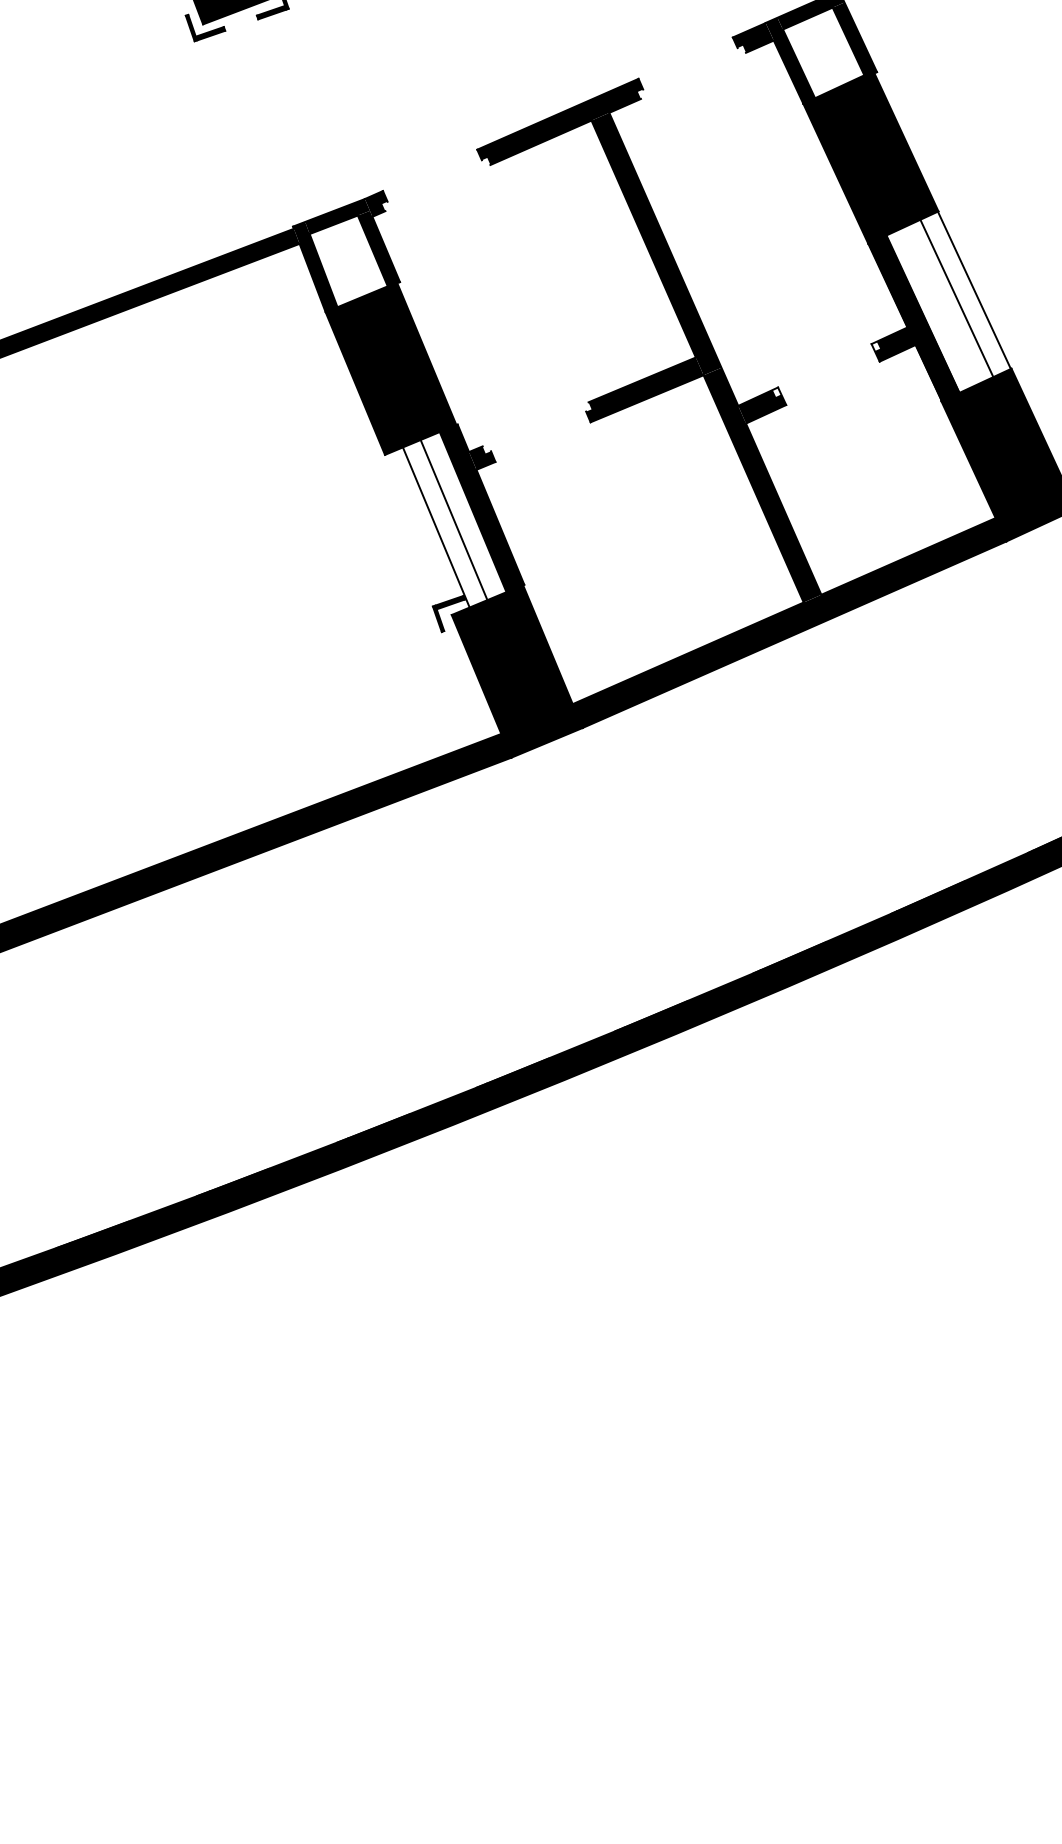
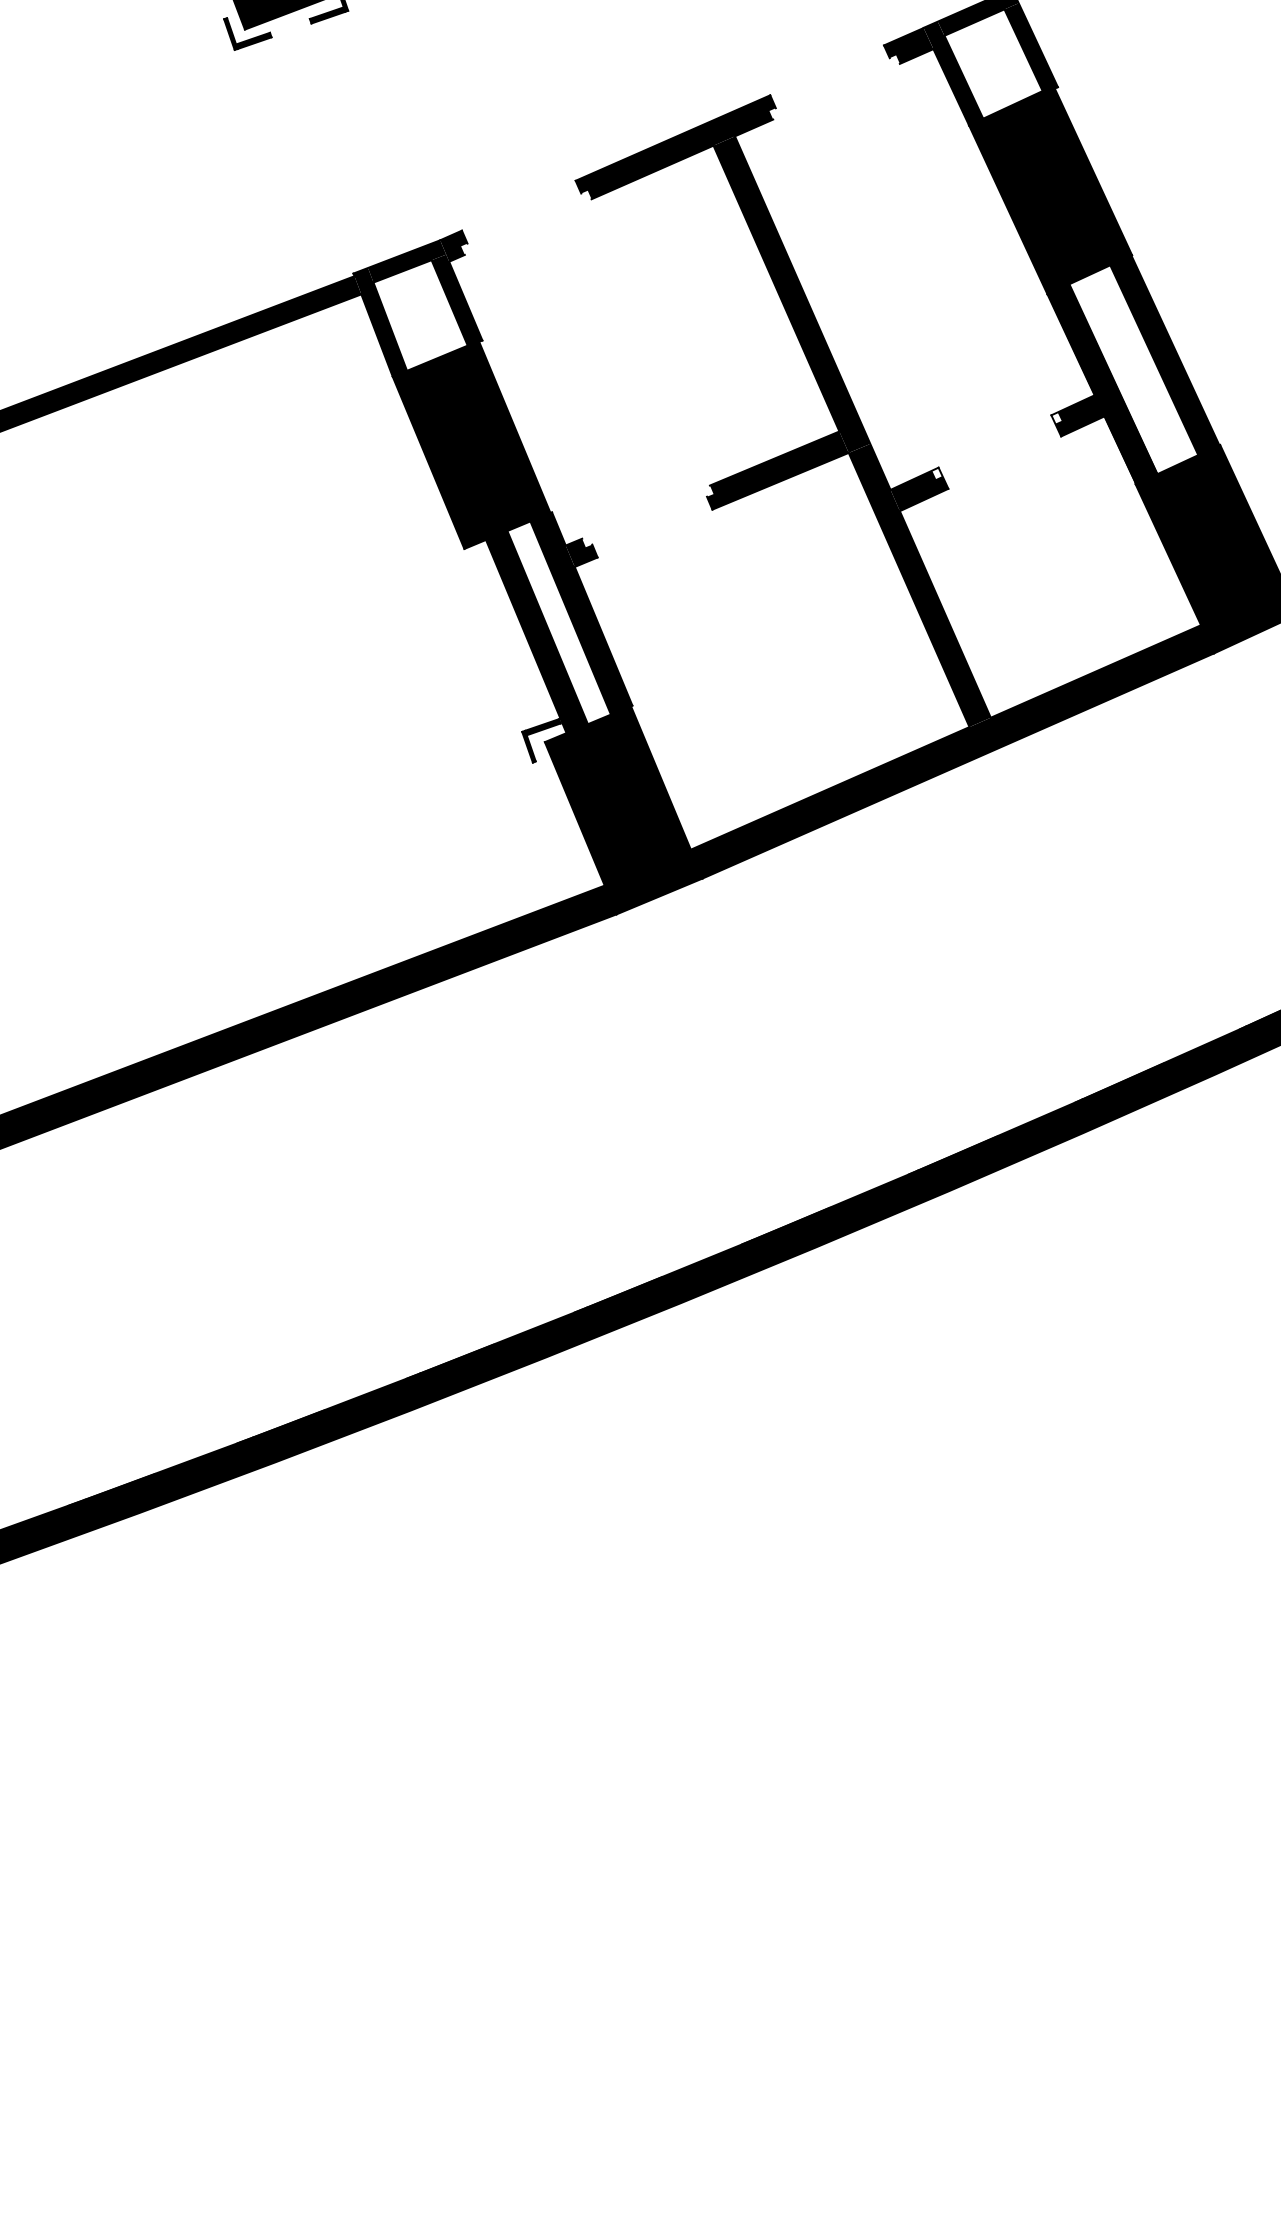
fill: (965, 294) -> (1164, 355), added
fill: (444, 524) -> (536, 632), added

